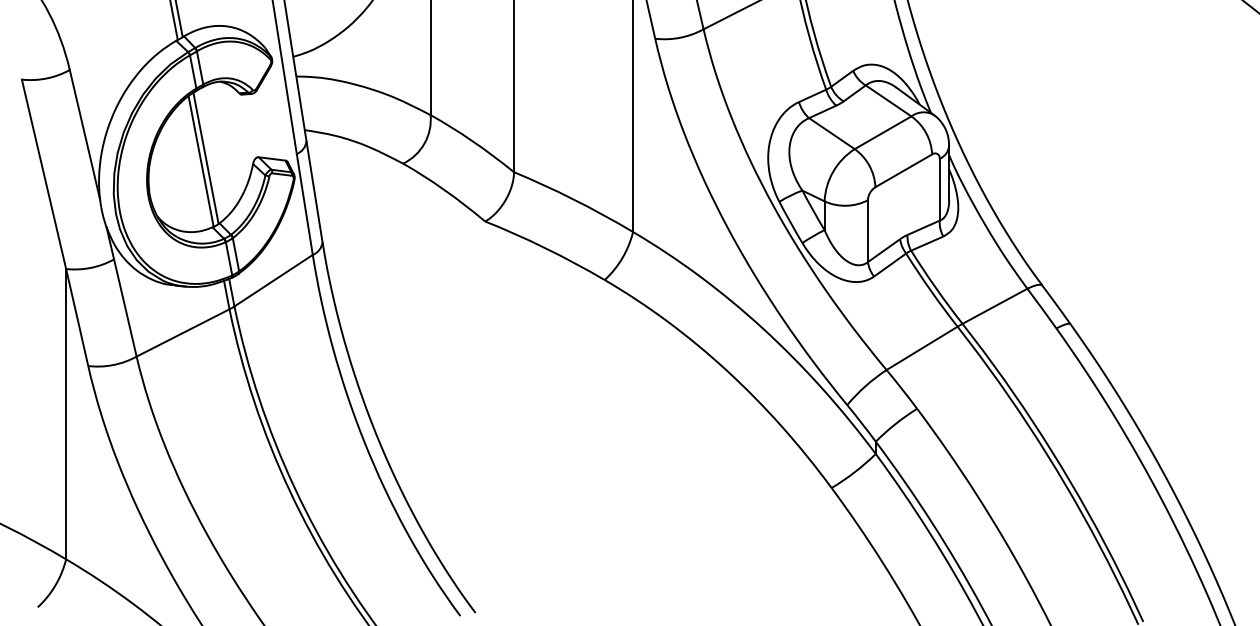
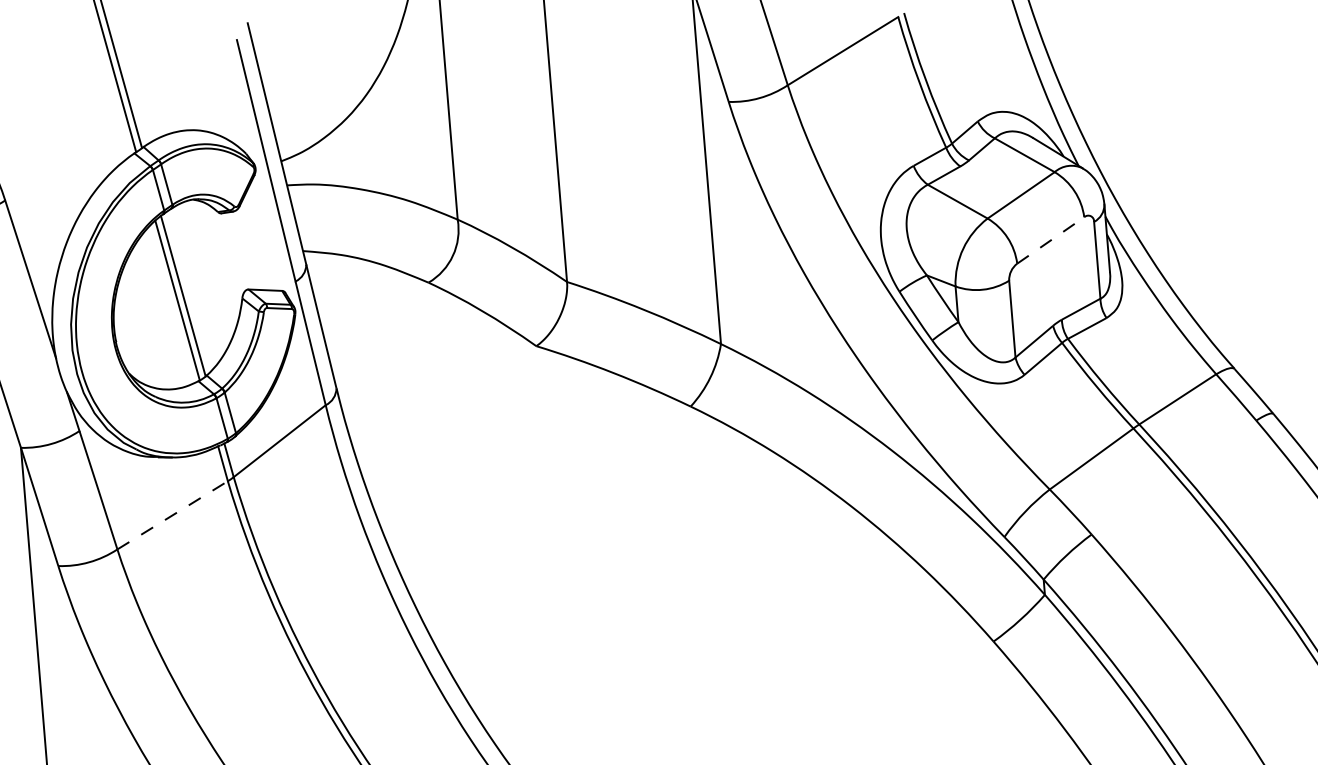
line: (903, 170) -> (1050, 240), solid -> dashed
line: (183, 332) -> (173, 514), solid -> dashed

